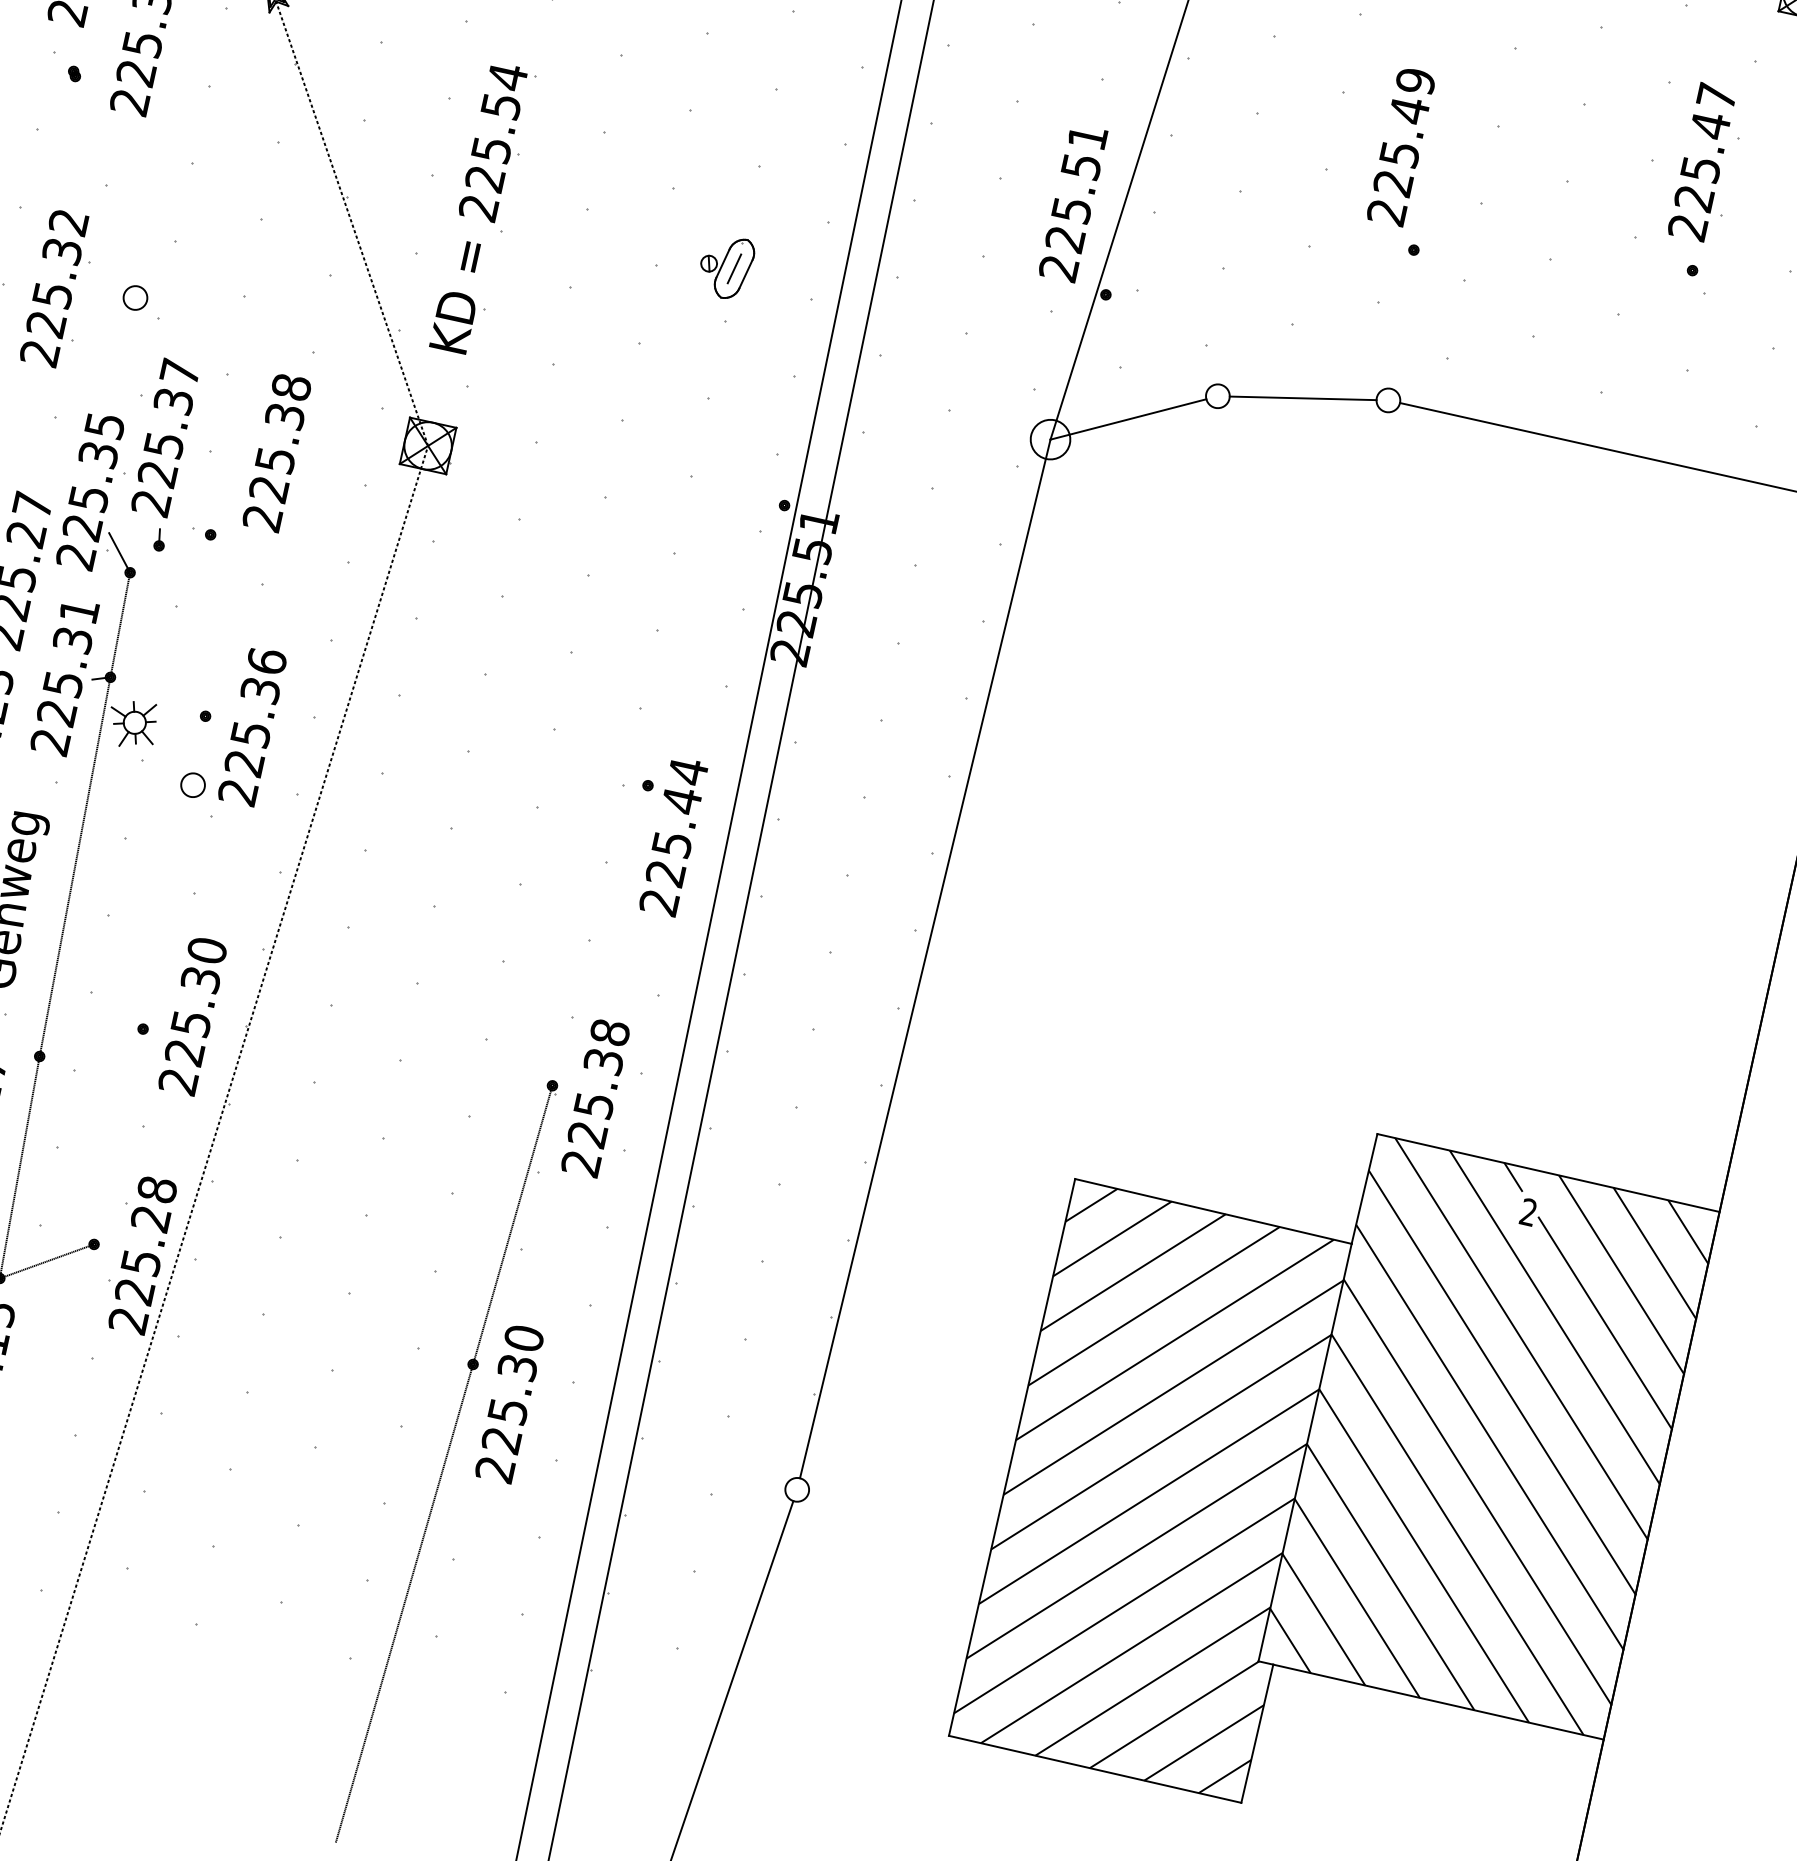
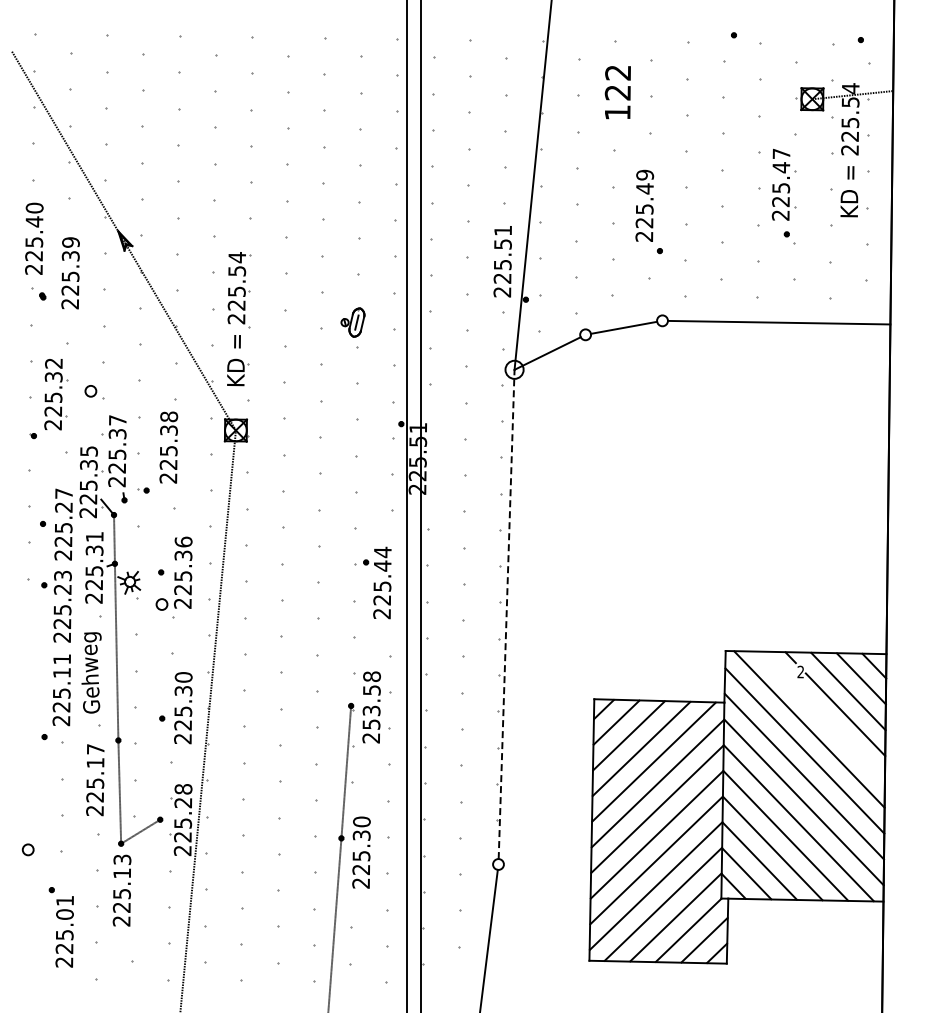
line: (924, 959) -> (506, 614), solid -> dashed
text: (595, 1098) -> (371, 707), 225.38 -> 253.58
line: (1553, 1316) -> (821, 716), removed

